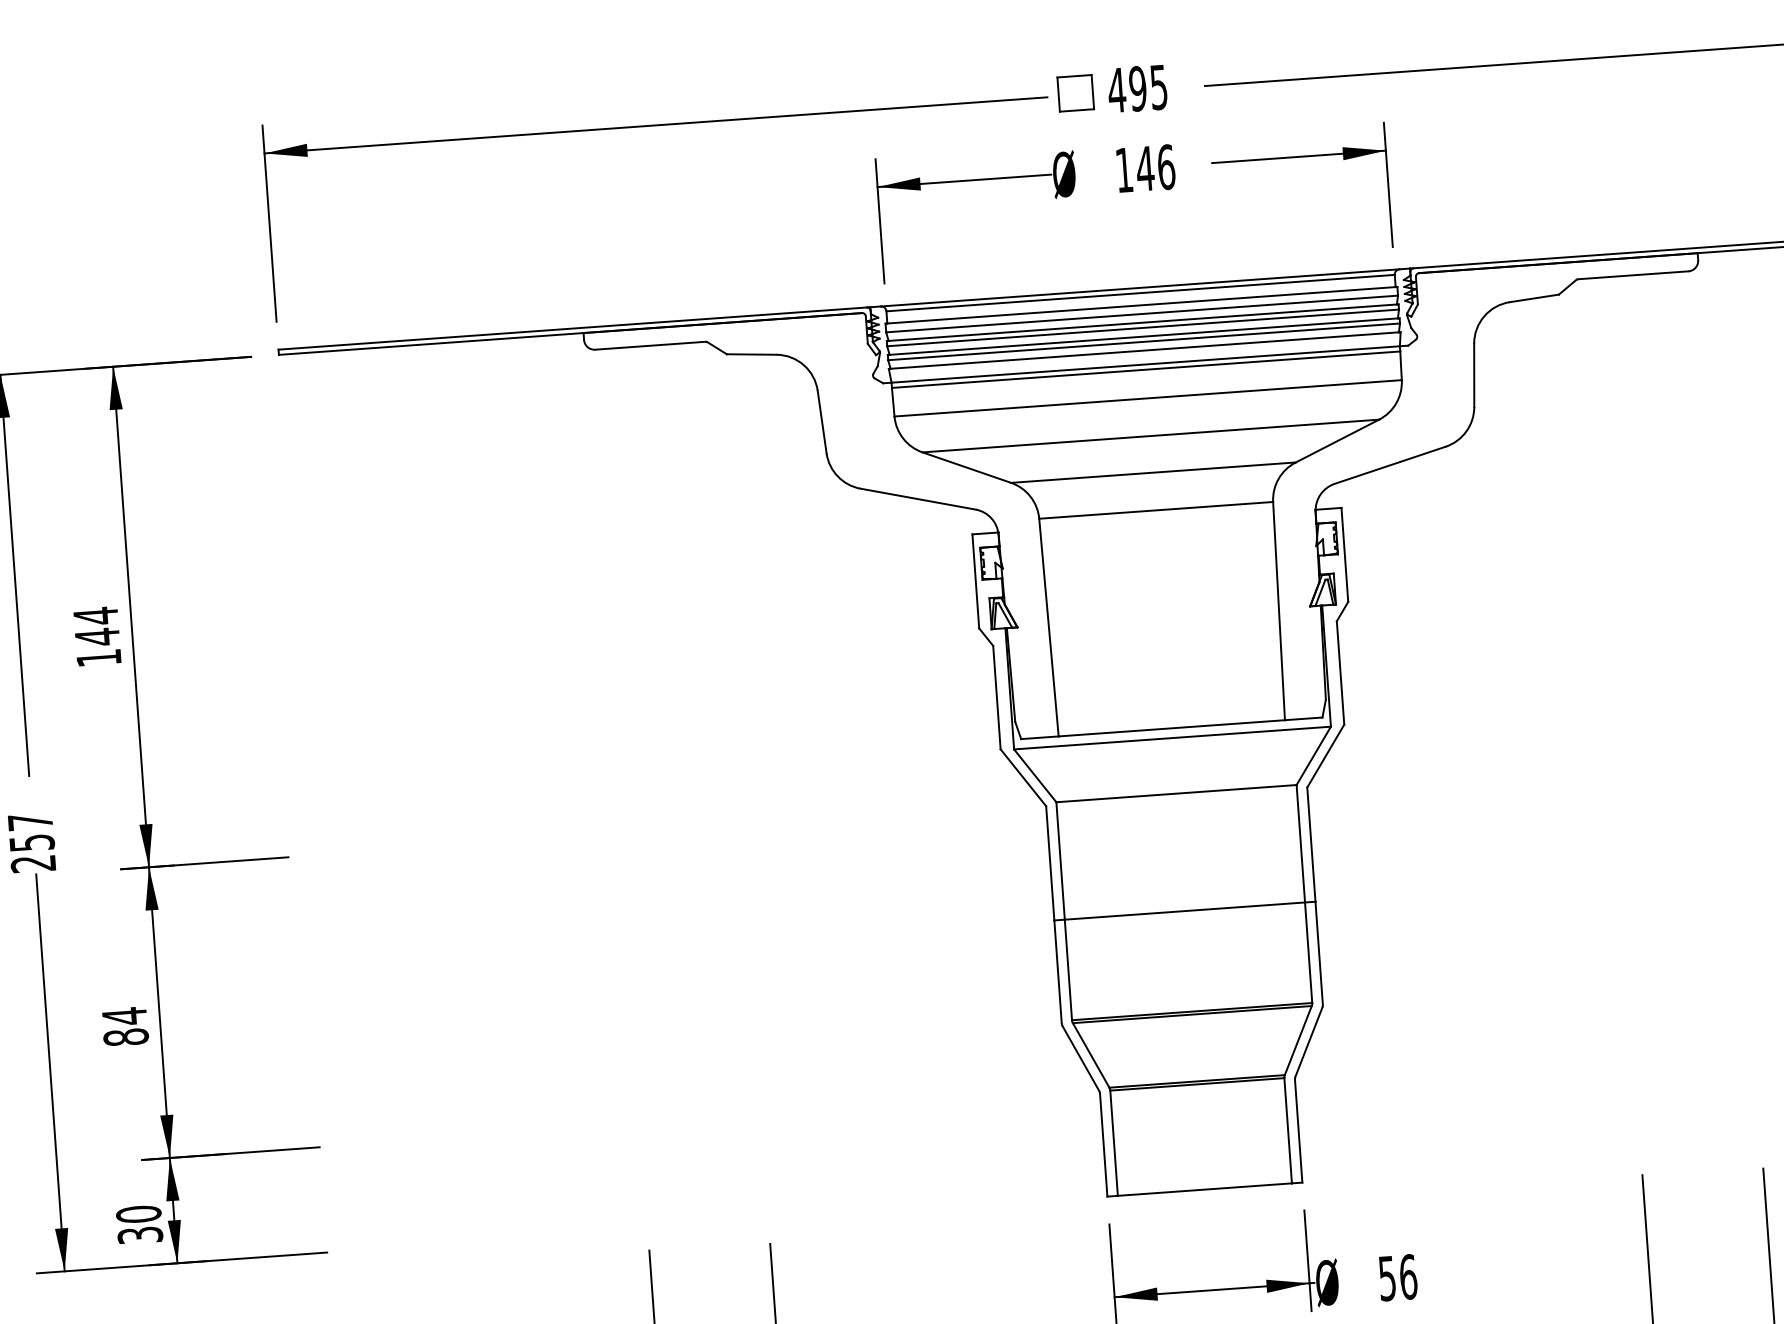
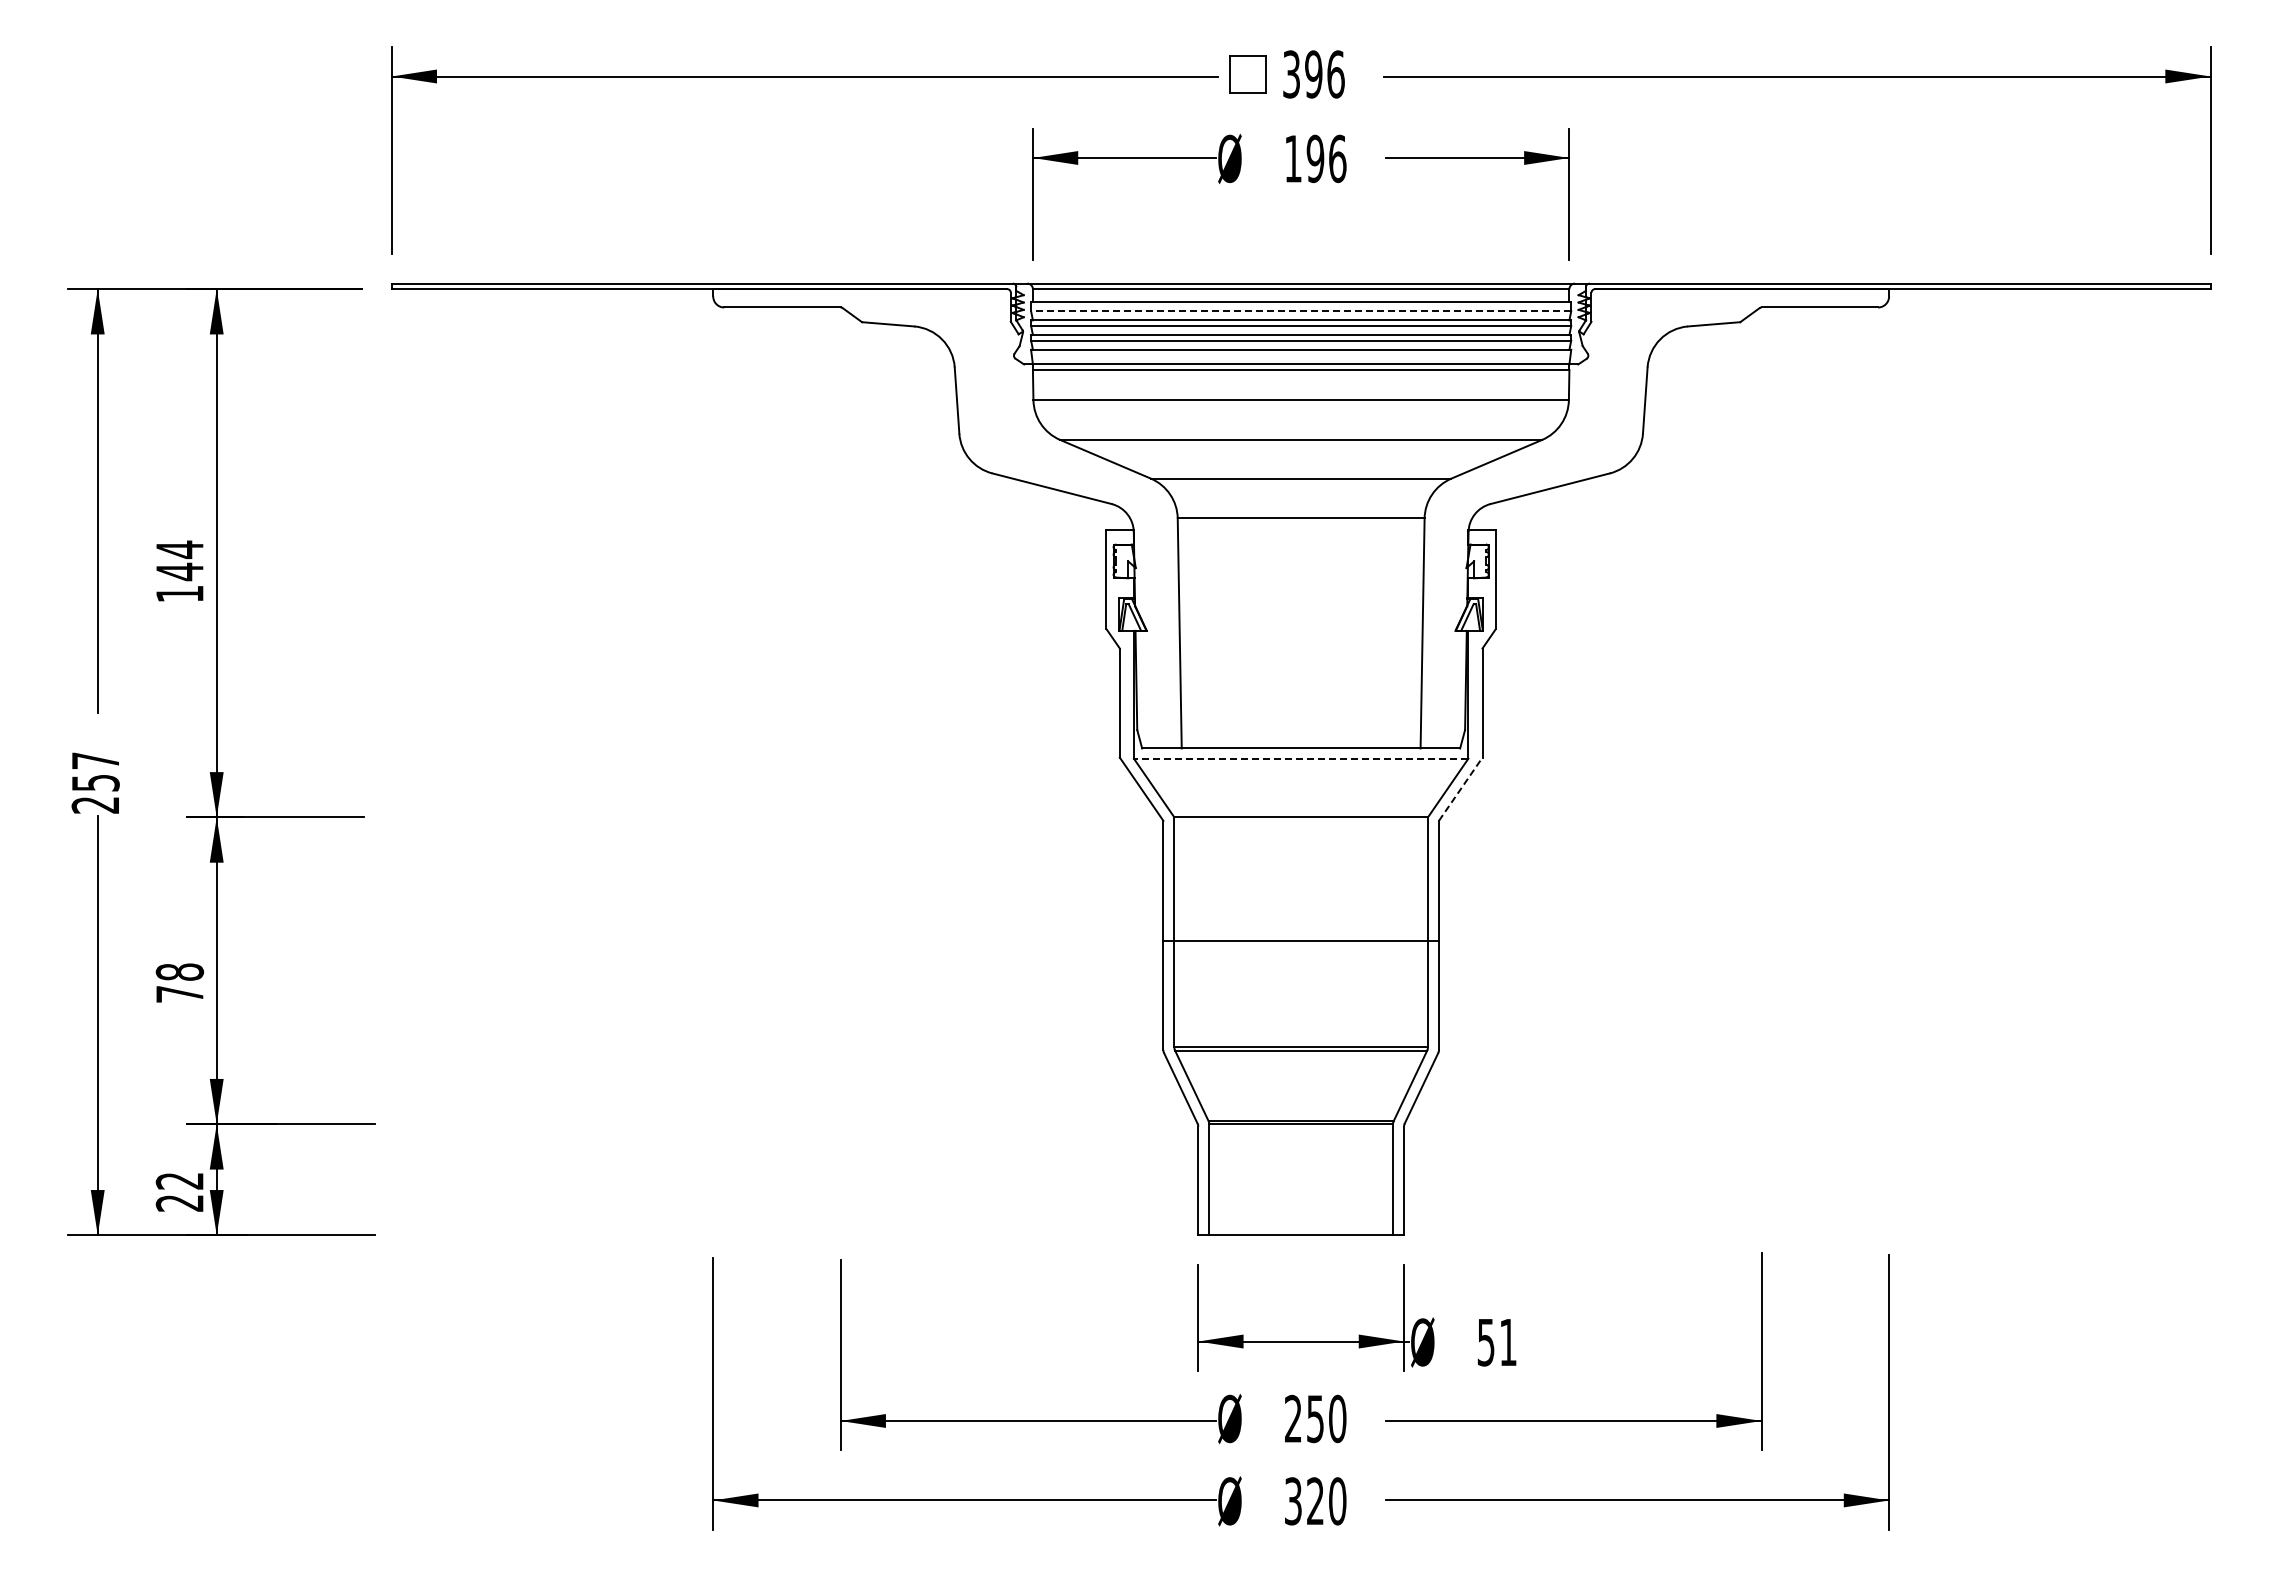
text: (1137, 88) -> (1313, 74), 495 -> 396
text: (1145, 168) -> (1315, 158), 146 -> 196
line: (1141, 314) -> (1300, 311), solid -> dashed
line: (1171, 737) -> (1300, 758), solid -> dashed
line: (1326, 755) -> (1461, 788), solid -> dashed
text: (124, 1026) -> (179, 982), 84 -> 78
text: (139, 1224) -> (179, 1191), 30 -> 22
text: (1408, 1277) -> (1508, 1342), 56 -> 51

